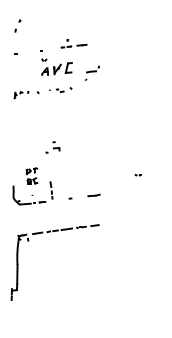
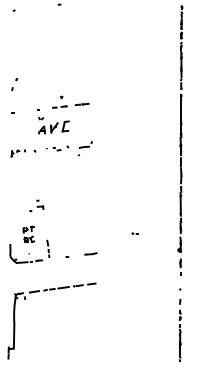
part: (73, 43) -> (70, 101), size x1.43
part: (91, 73) -> (84, 148), moved
part: (52, 147) -> (36, 205), moved

